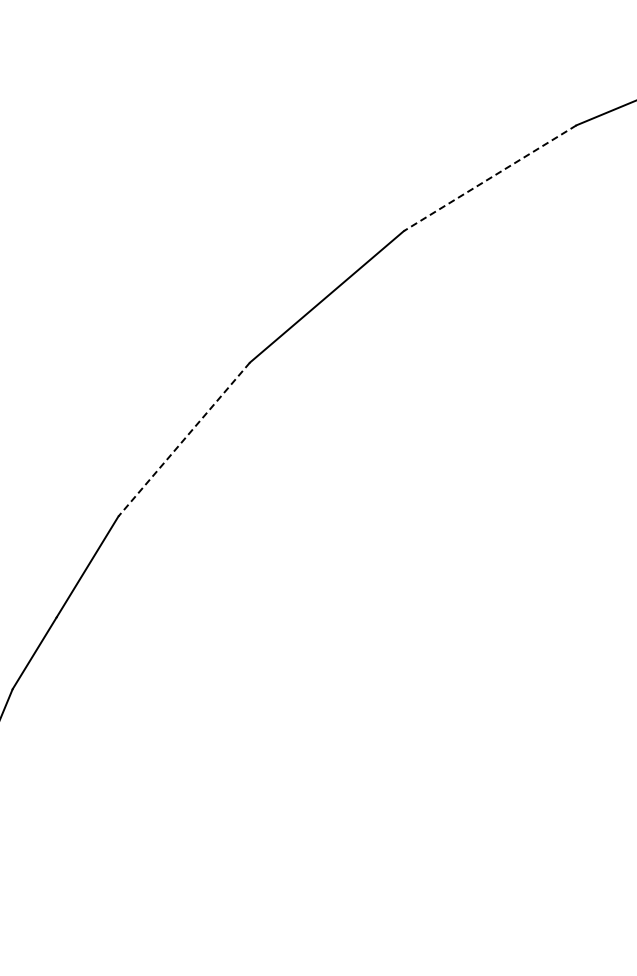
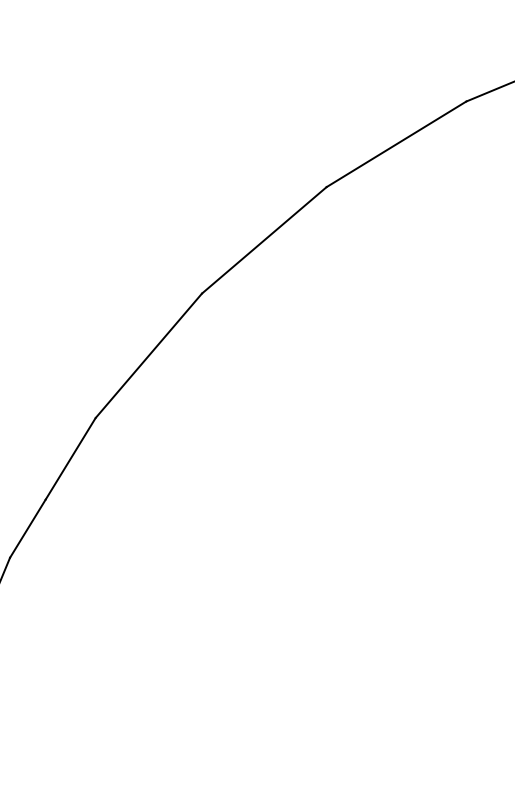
line: (489, 178) -> (395, 144), dashed -> solid
line: (183, 439) -> (148, 355), dashed -> solid

